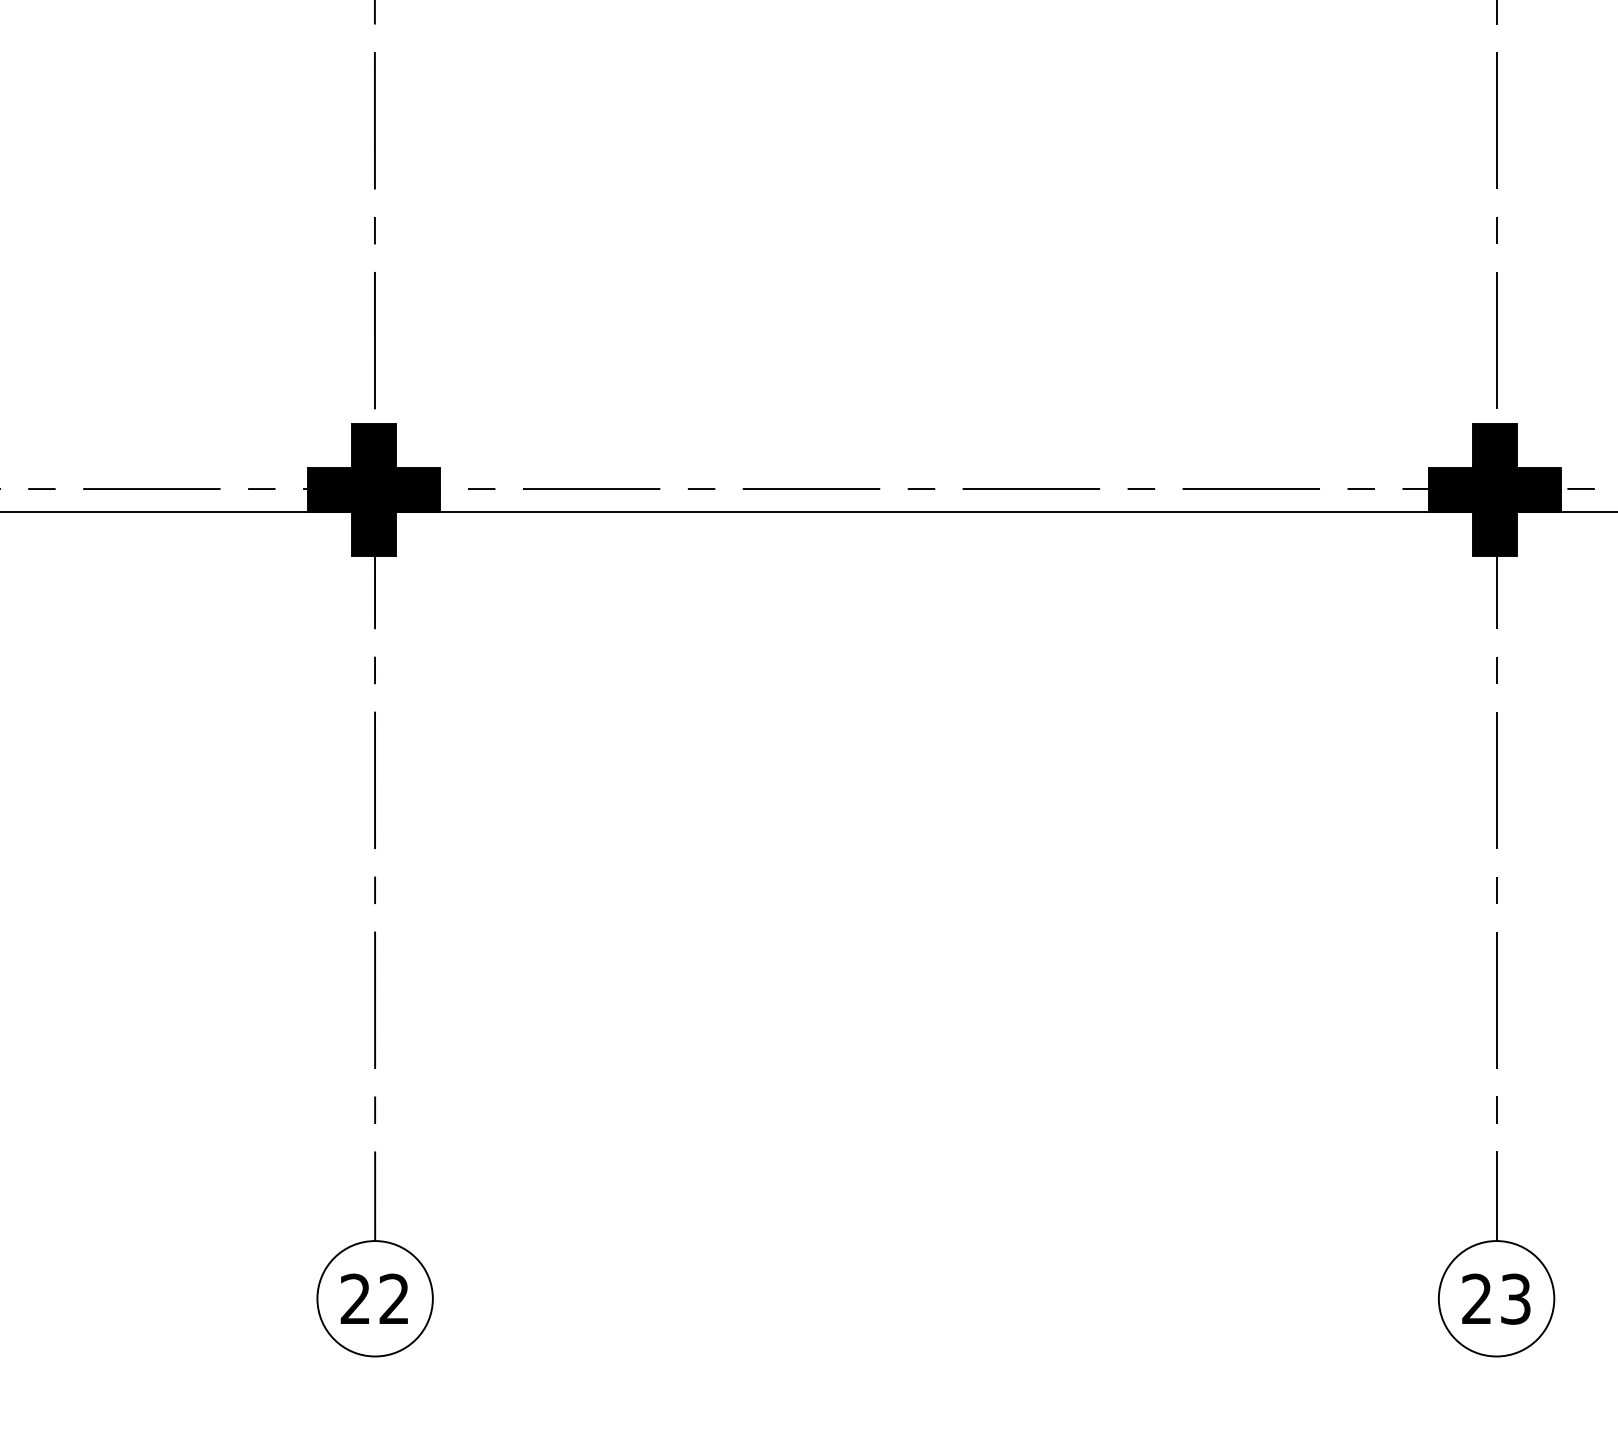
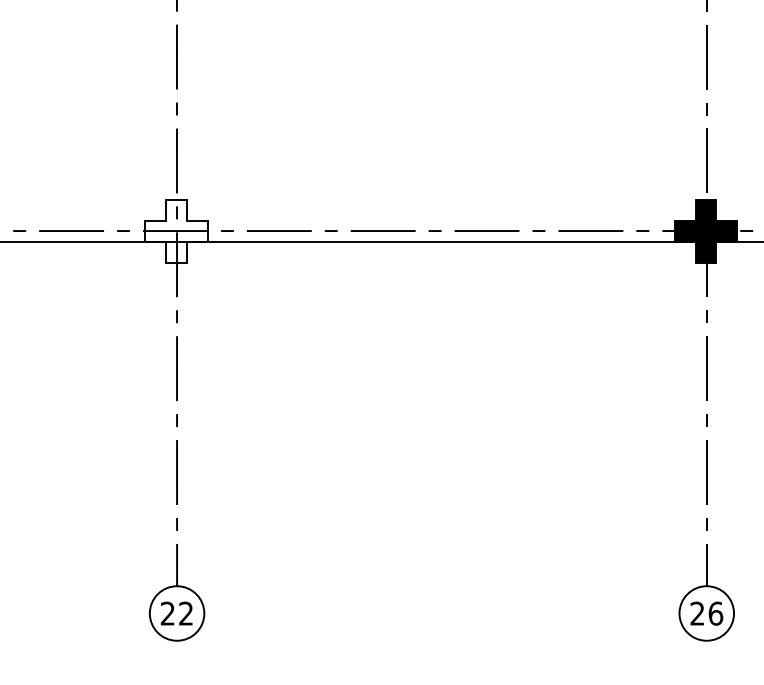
fill: (373, 489) -> (176, 231), removed
text: (1515, 1298) -> (715, 613), 23 -> 26

